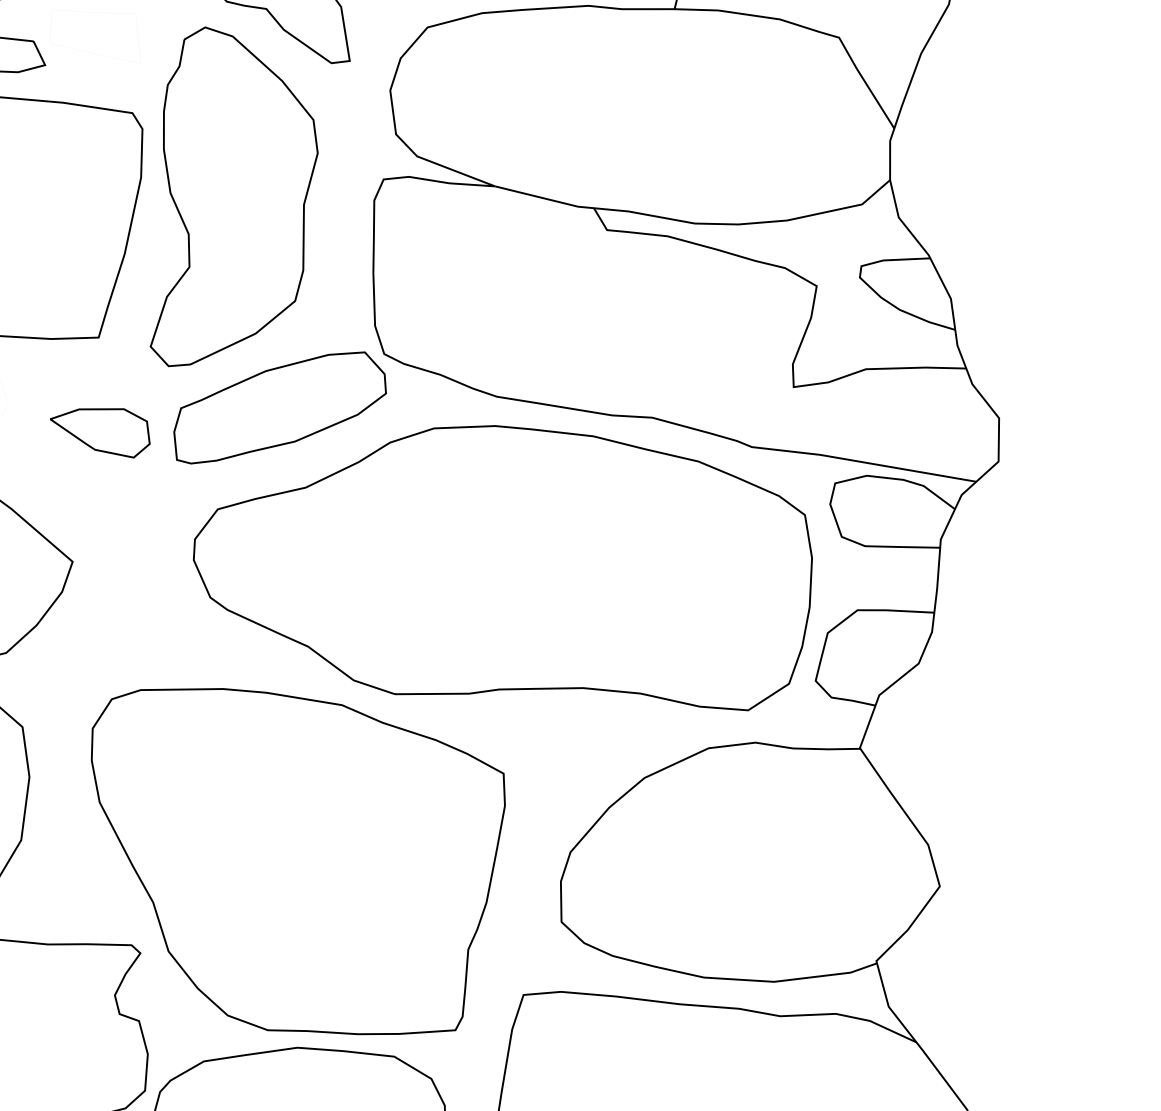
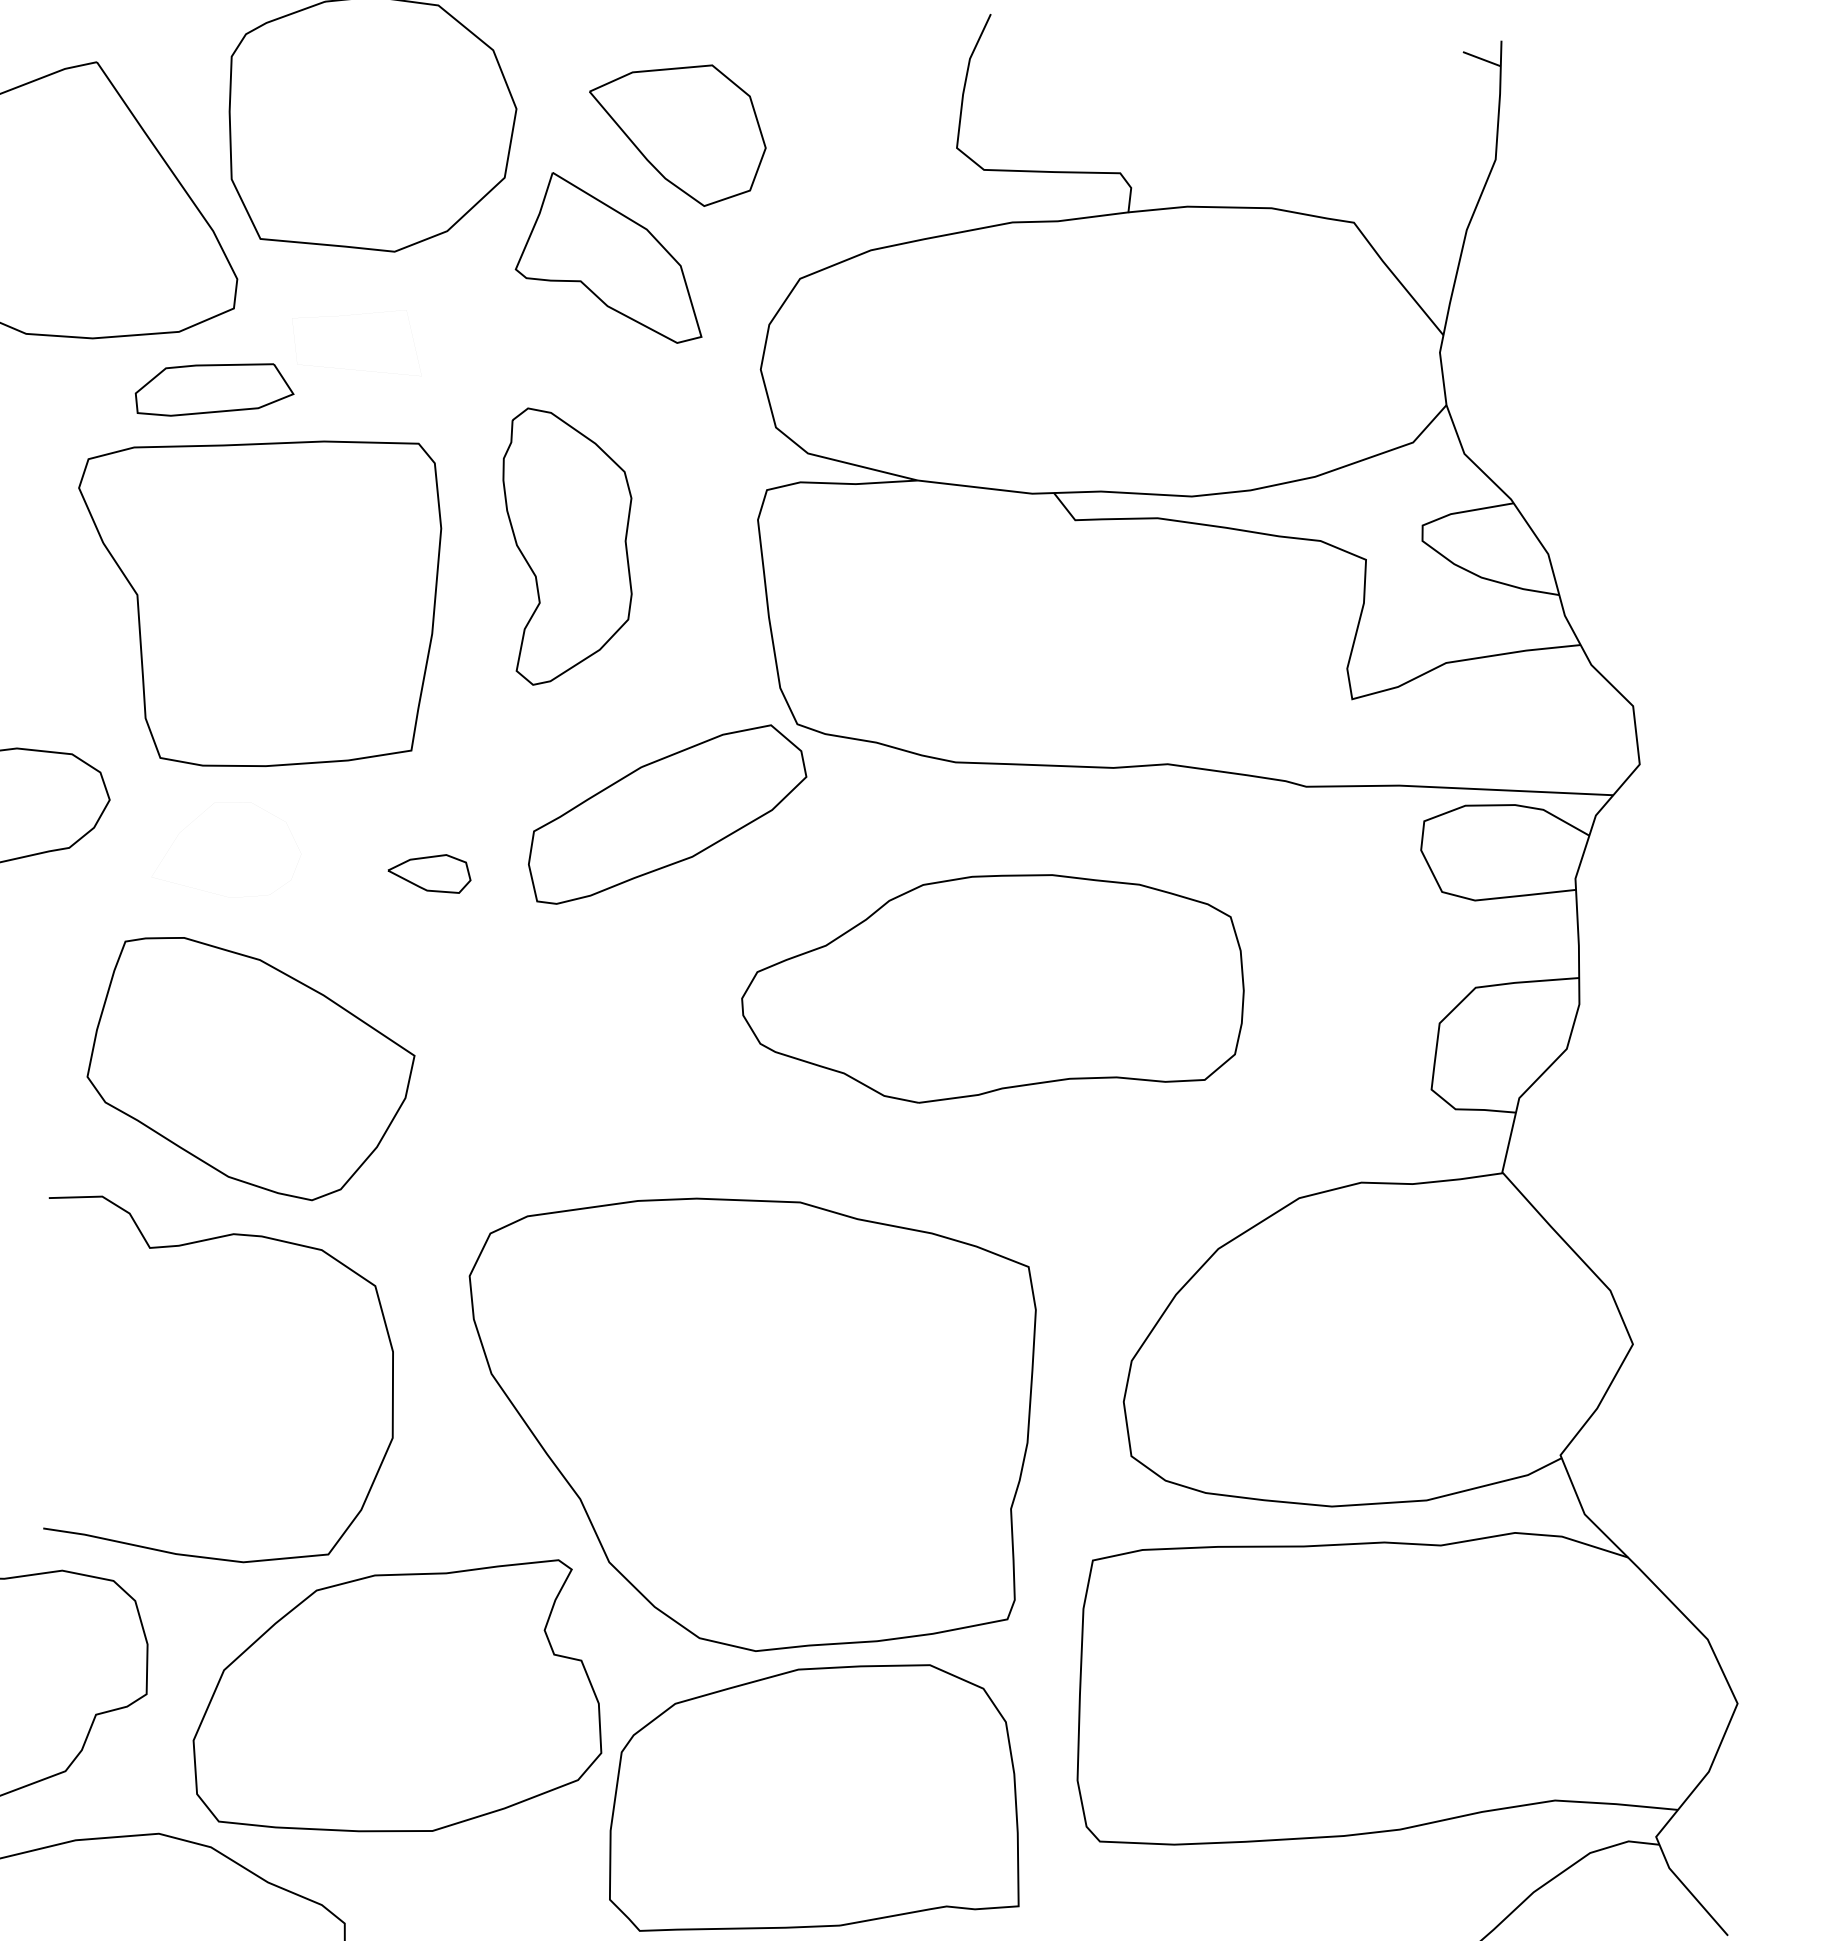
part: (232, 202) -> (567, 546), size x0.6
part: (100, 429) -> (429, 873), size x0.6
part: (502, 566) -> (992, 988), size x0.6

